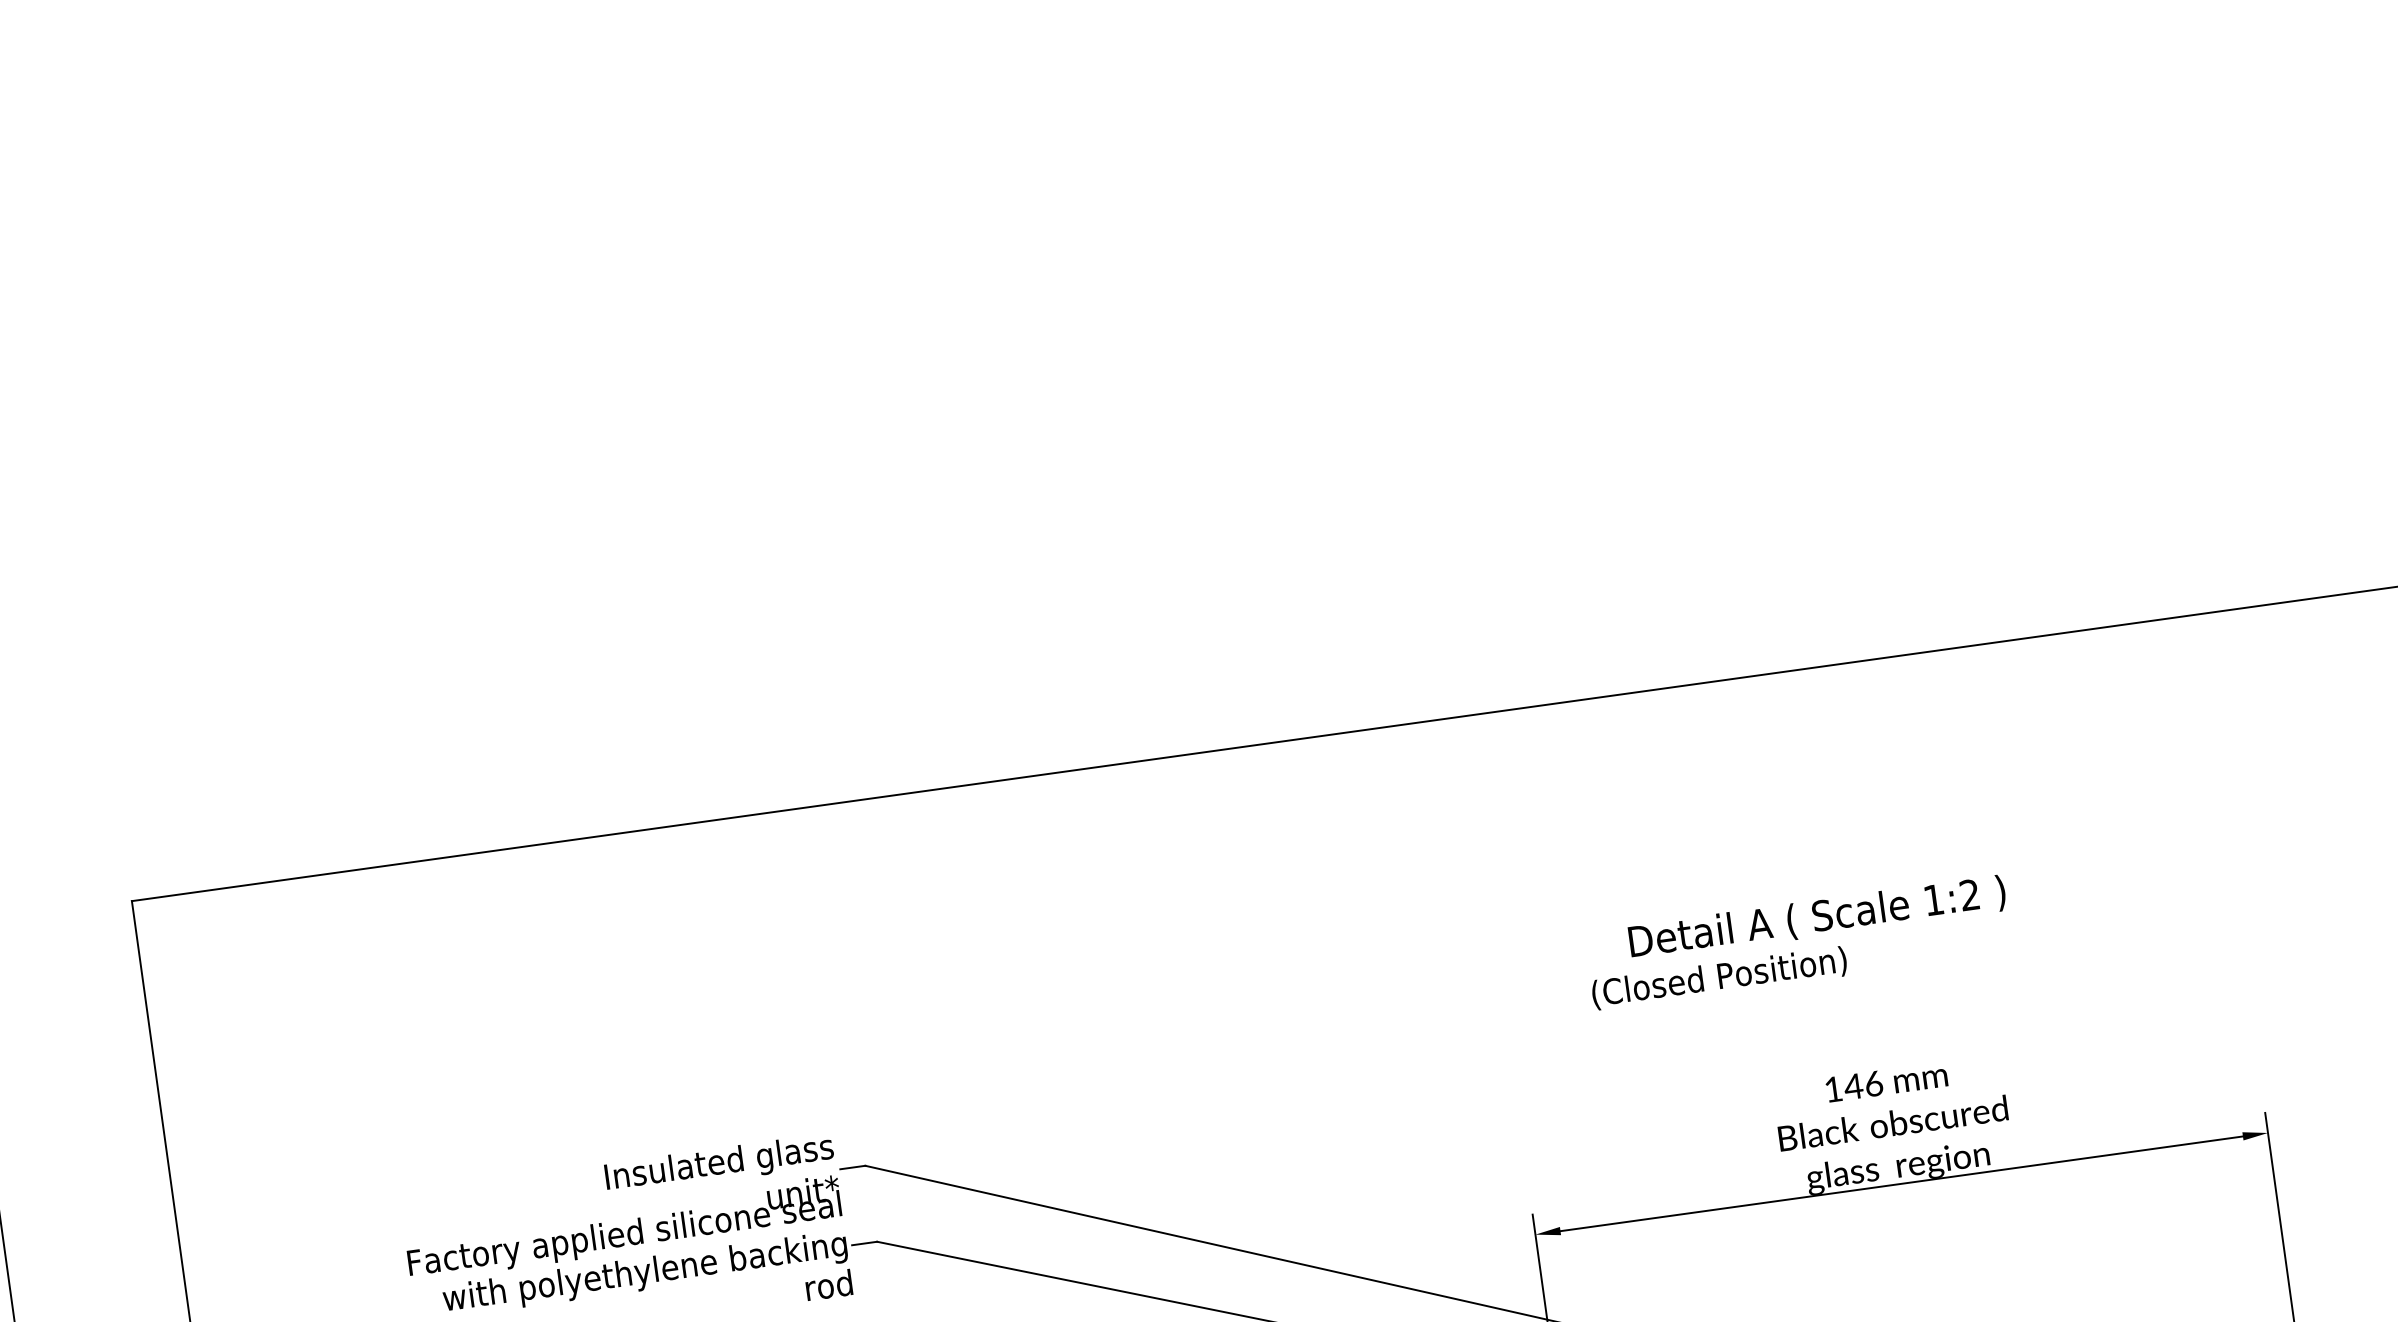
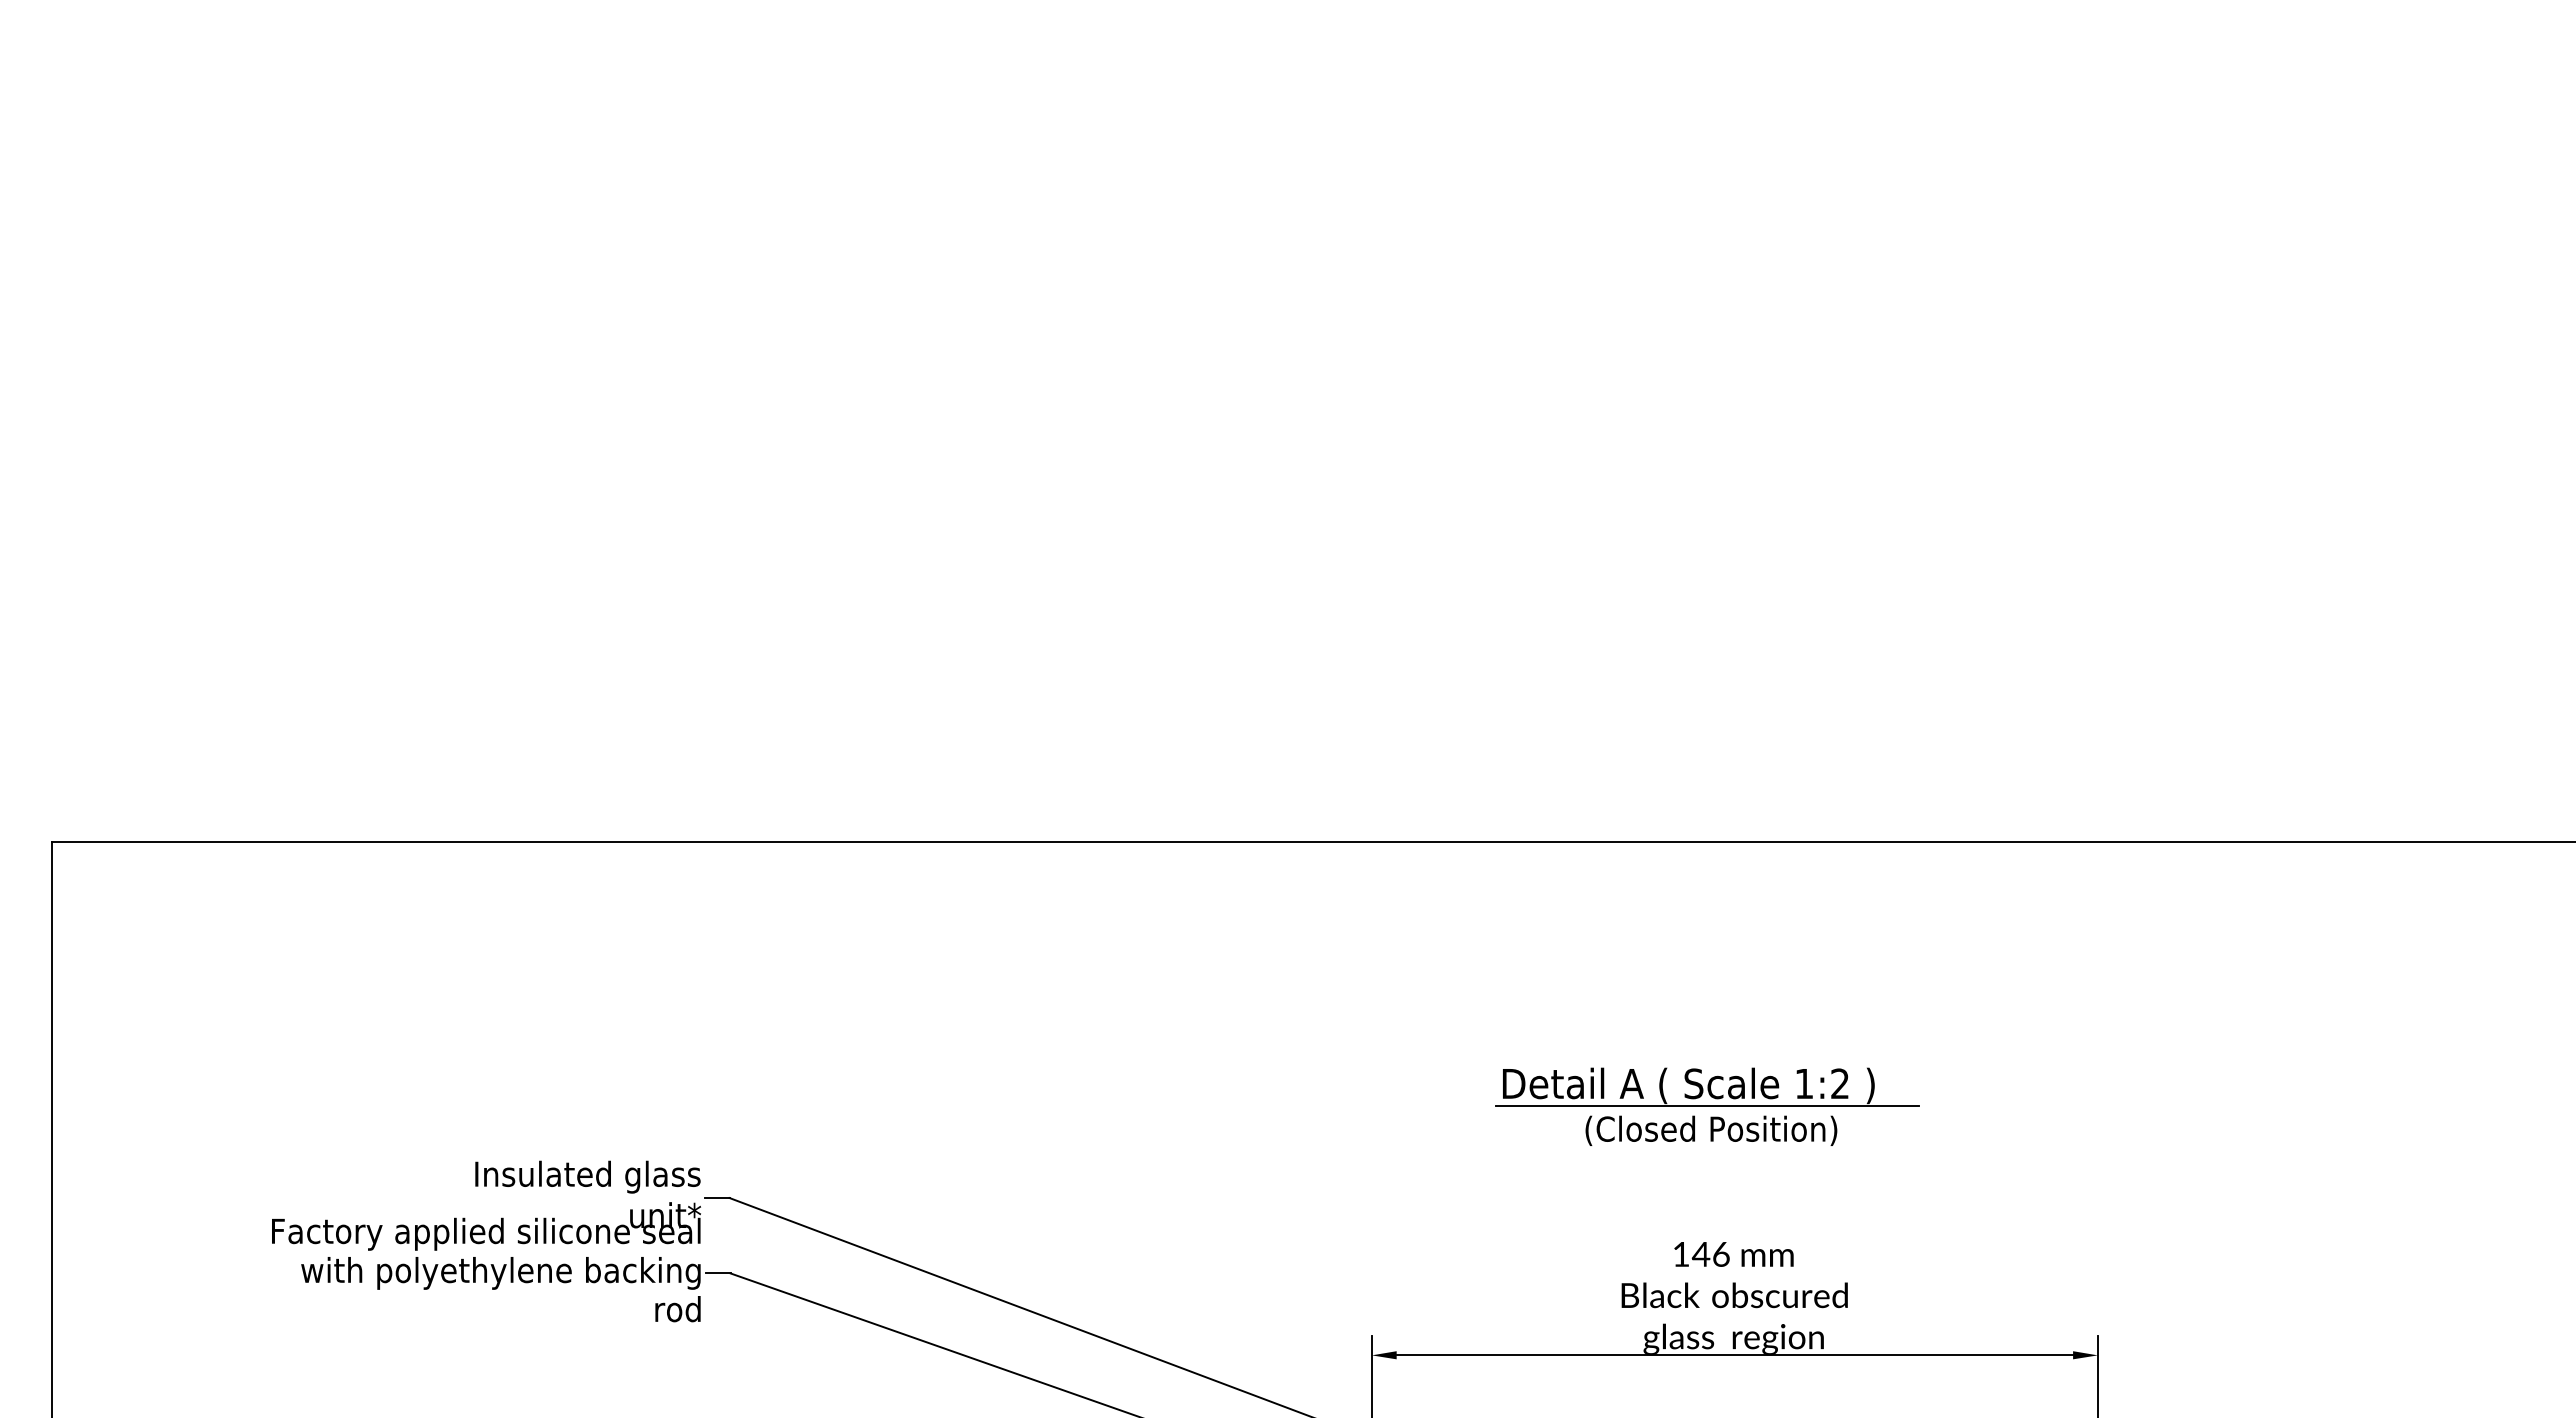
line: (1839, 935) -> (1707, 1105), added
text: (1719, 977) -> (1711, 1130), moved

